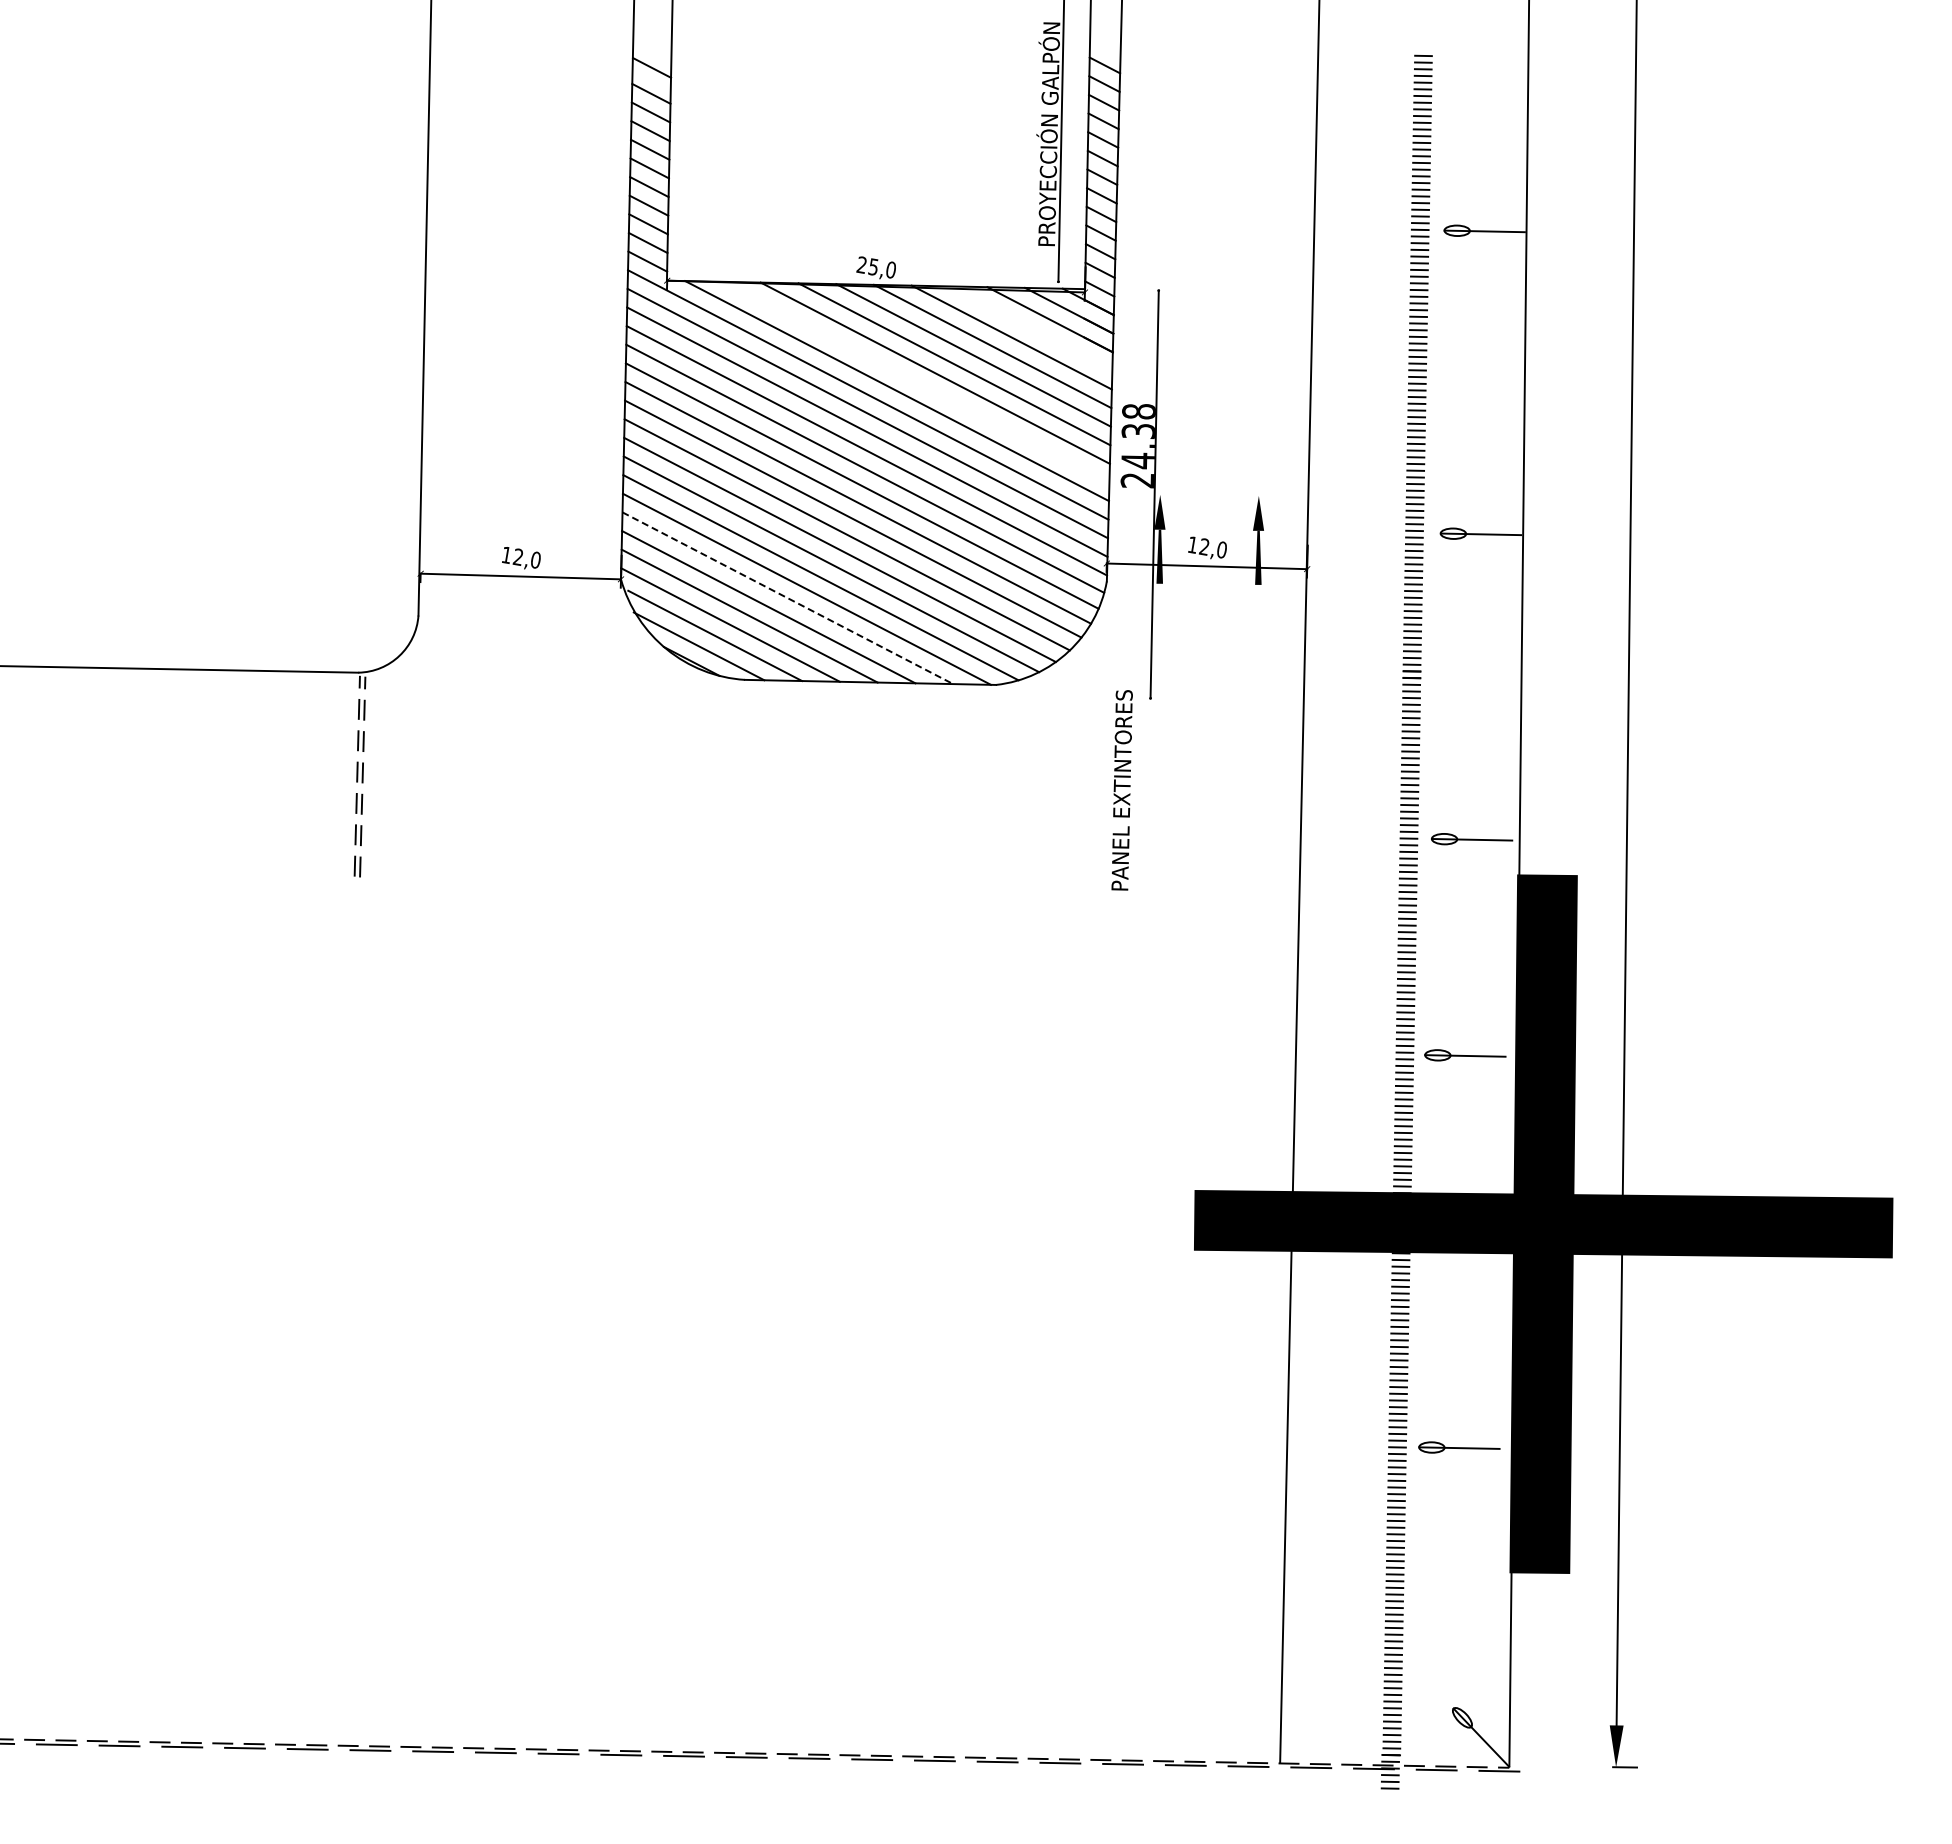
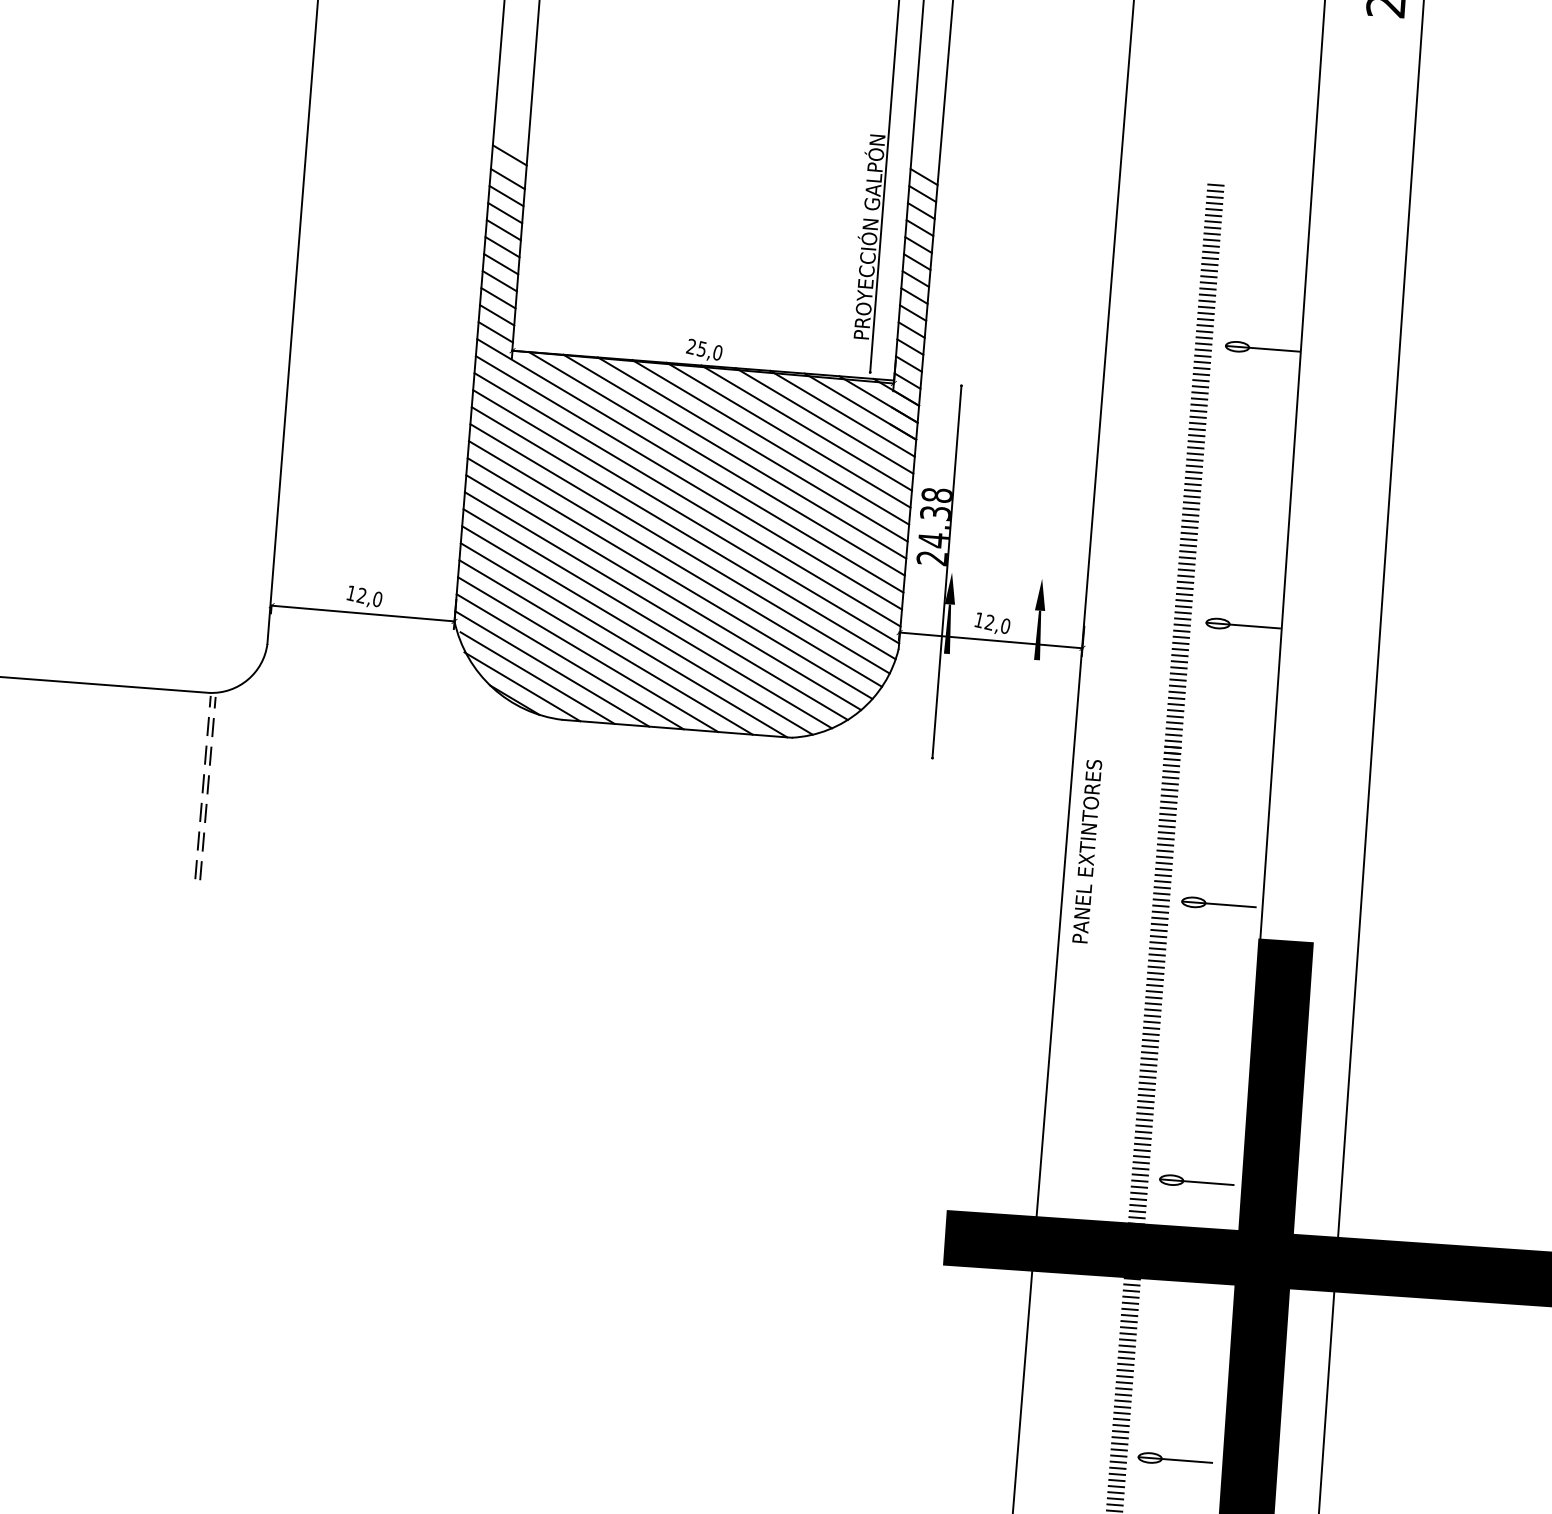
line: (1030, 328) -> (842, 413), added
line: (916, 381) -> (735, 456), added
line: (788, 598) -> (606, 647), dashed -> solid
text: (1121, 790) -> (1086, 851), moved
part: (1465, 1055) -> (1196, 1181), moved

